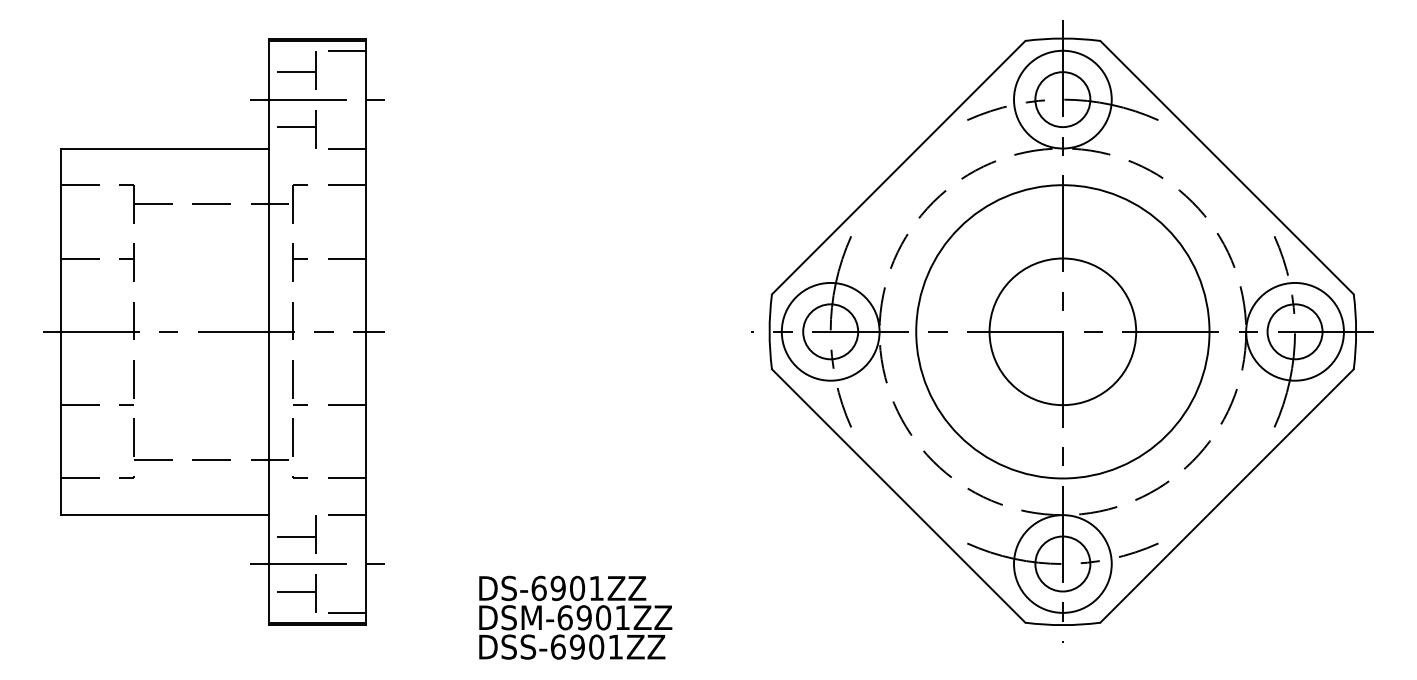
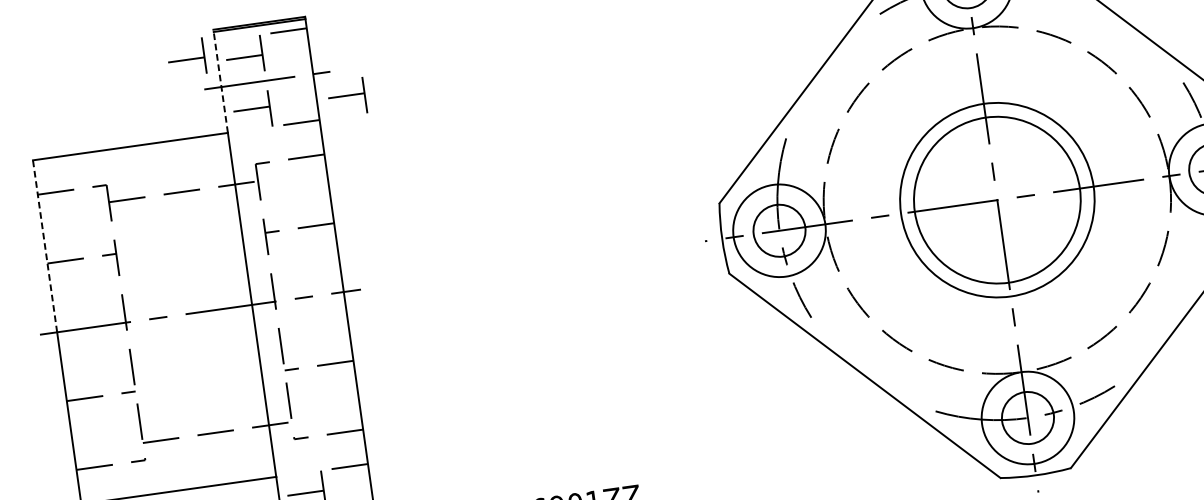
part: (235, 64) -> (185, 58), added
line: (268, 93) -> (220, 81), solid -> dashed
part: (397, 129) -> (346, 98), added
line: (60, 240) -> (44, 246), solid -> dashed
circle: (1062, 331) -> (996, 199), size x0.6
circle: (1062, 331) -> (996, 199), size x1.4

